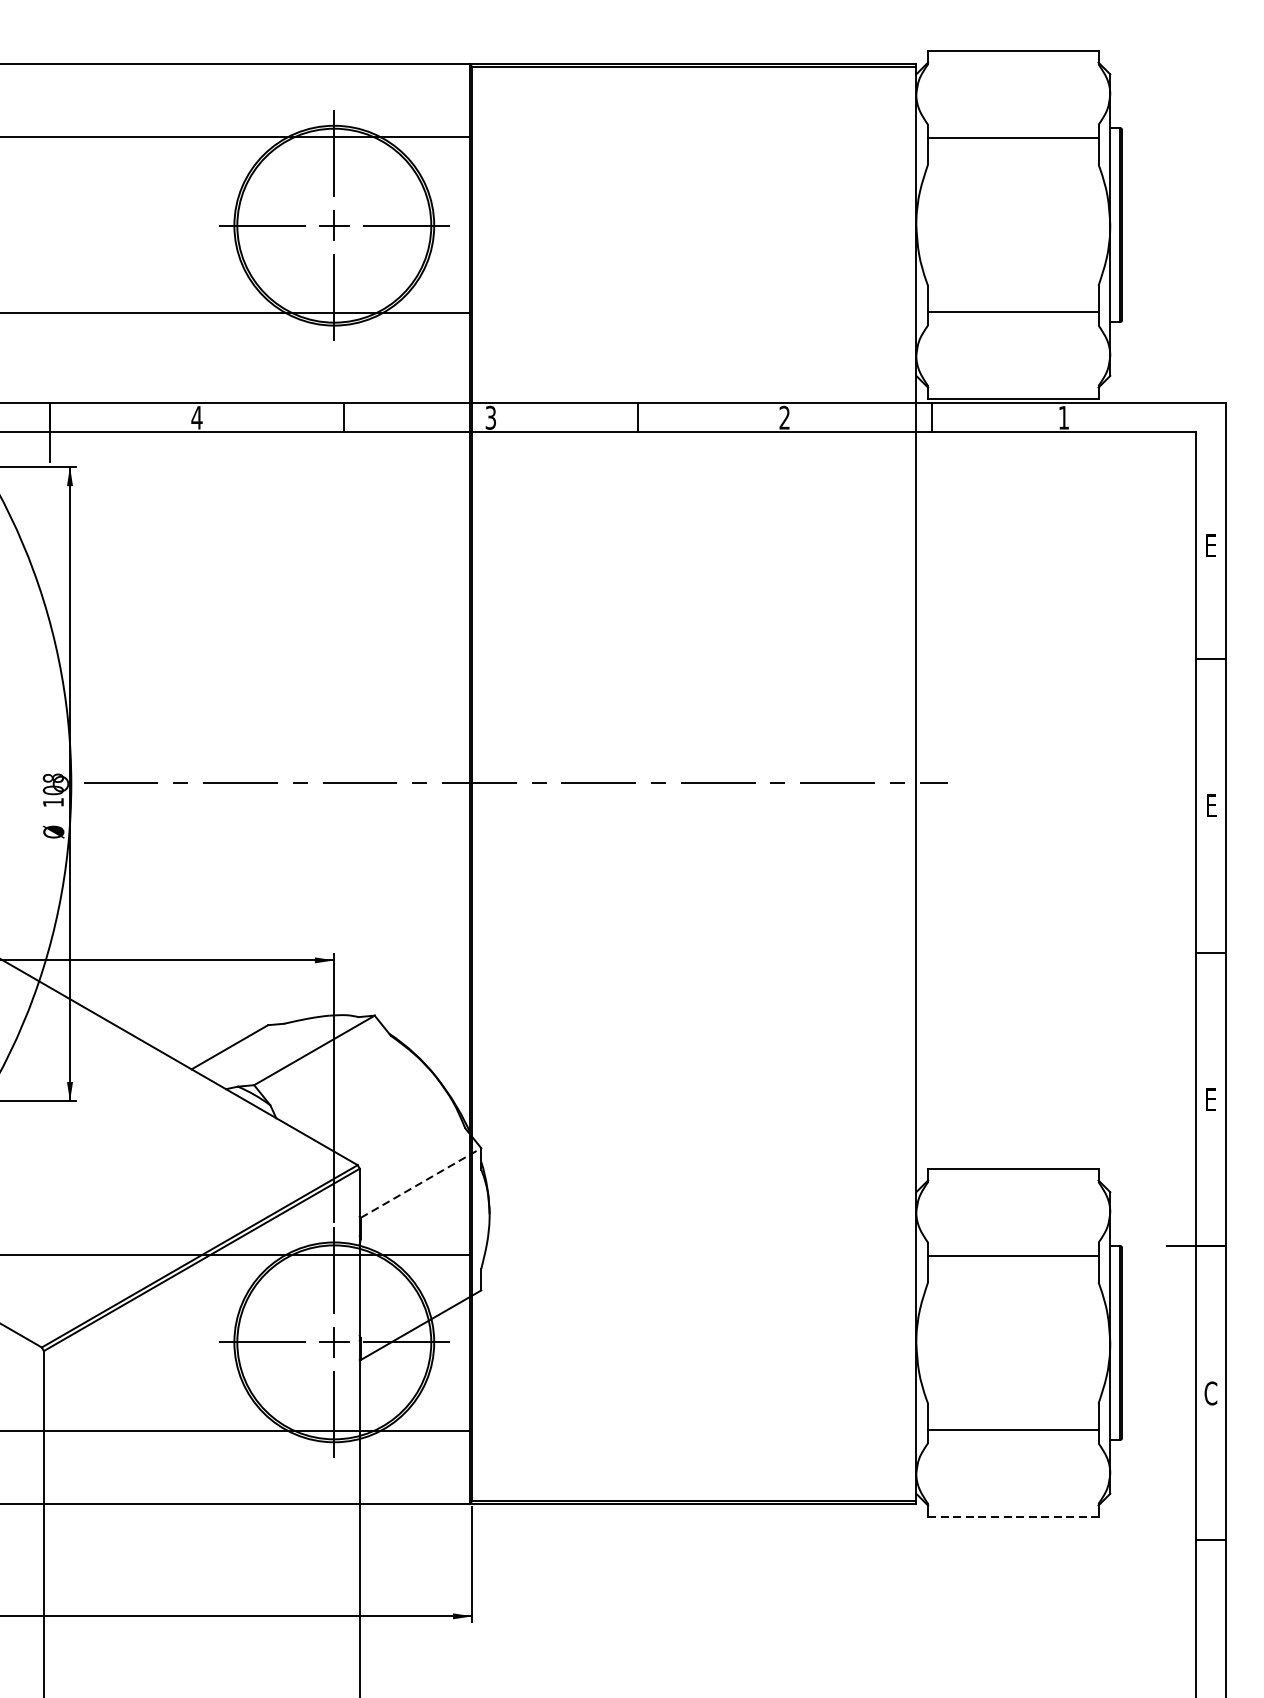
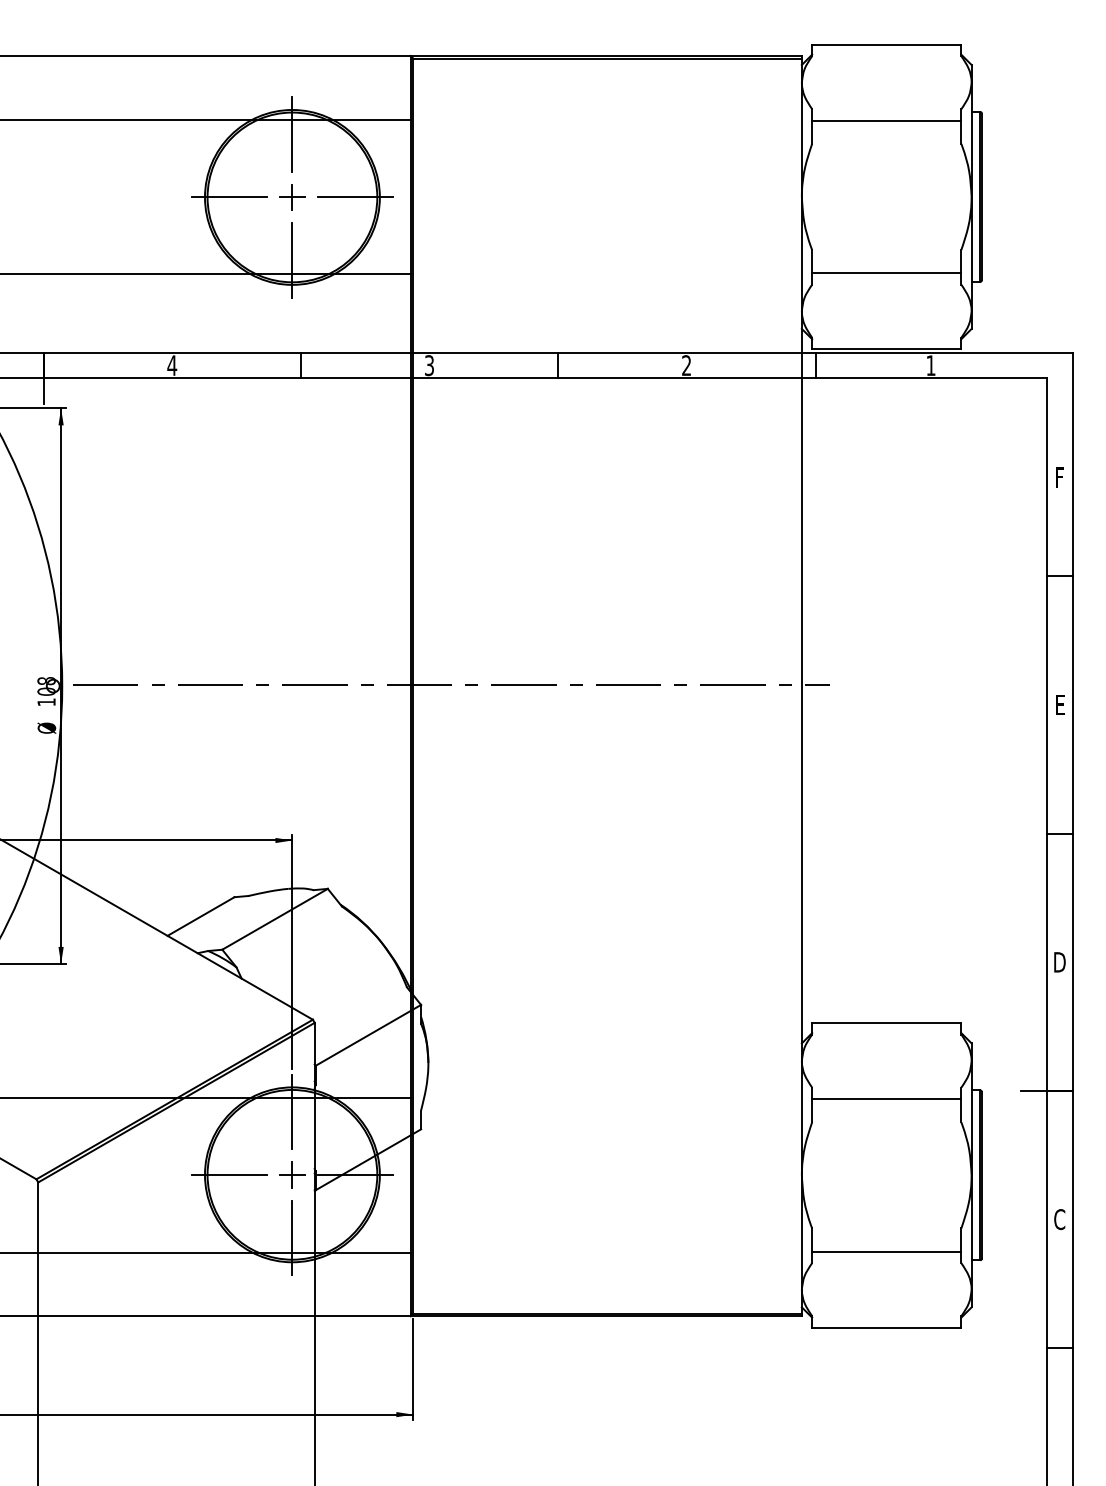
text: (1211, 546) -> (1060, 478), E -> F
text: (1210, 1099) -> (1059, 962), E -> D
line: (421, 1183) -> (368, 1035), dashed -> solid
line: (1013, 1516) -> (886, 1327), dashed -> solid

